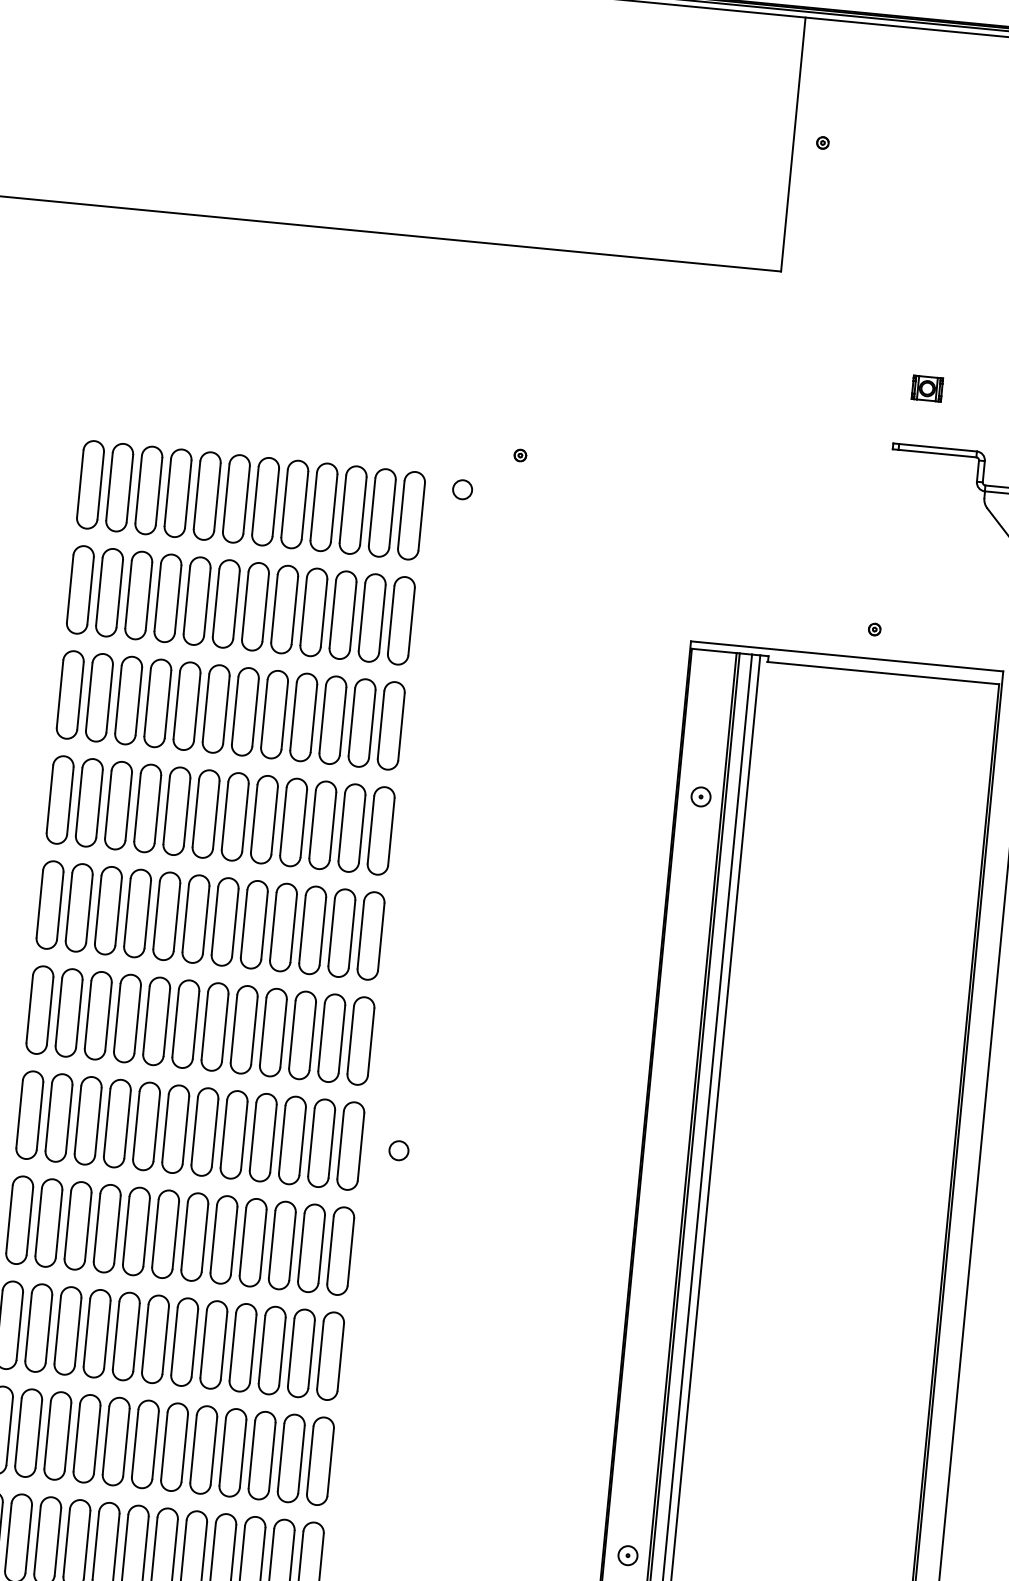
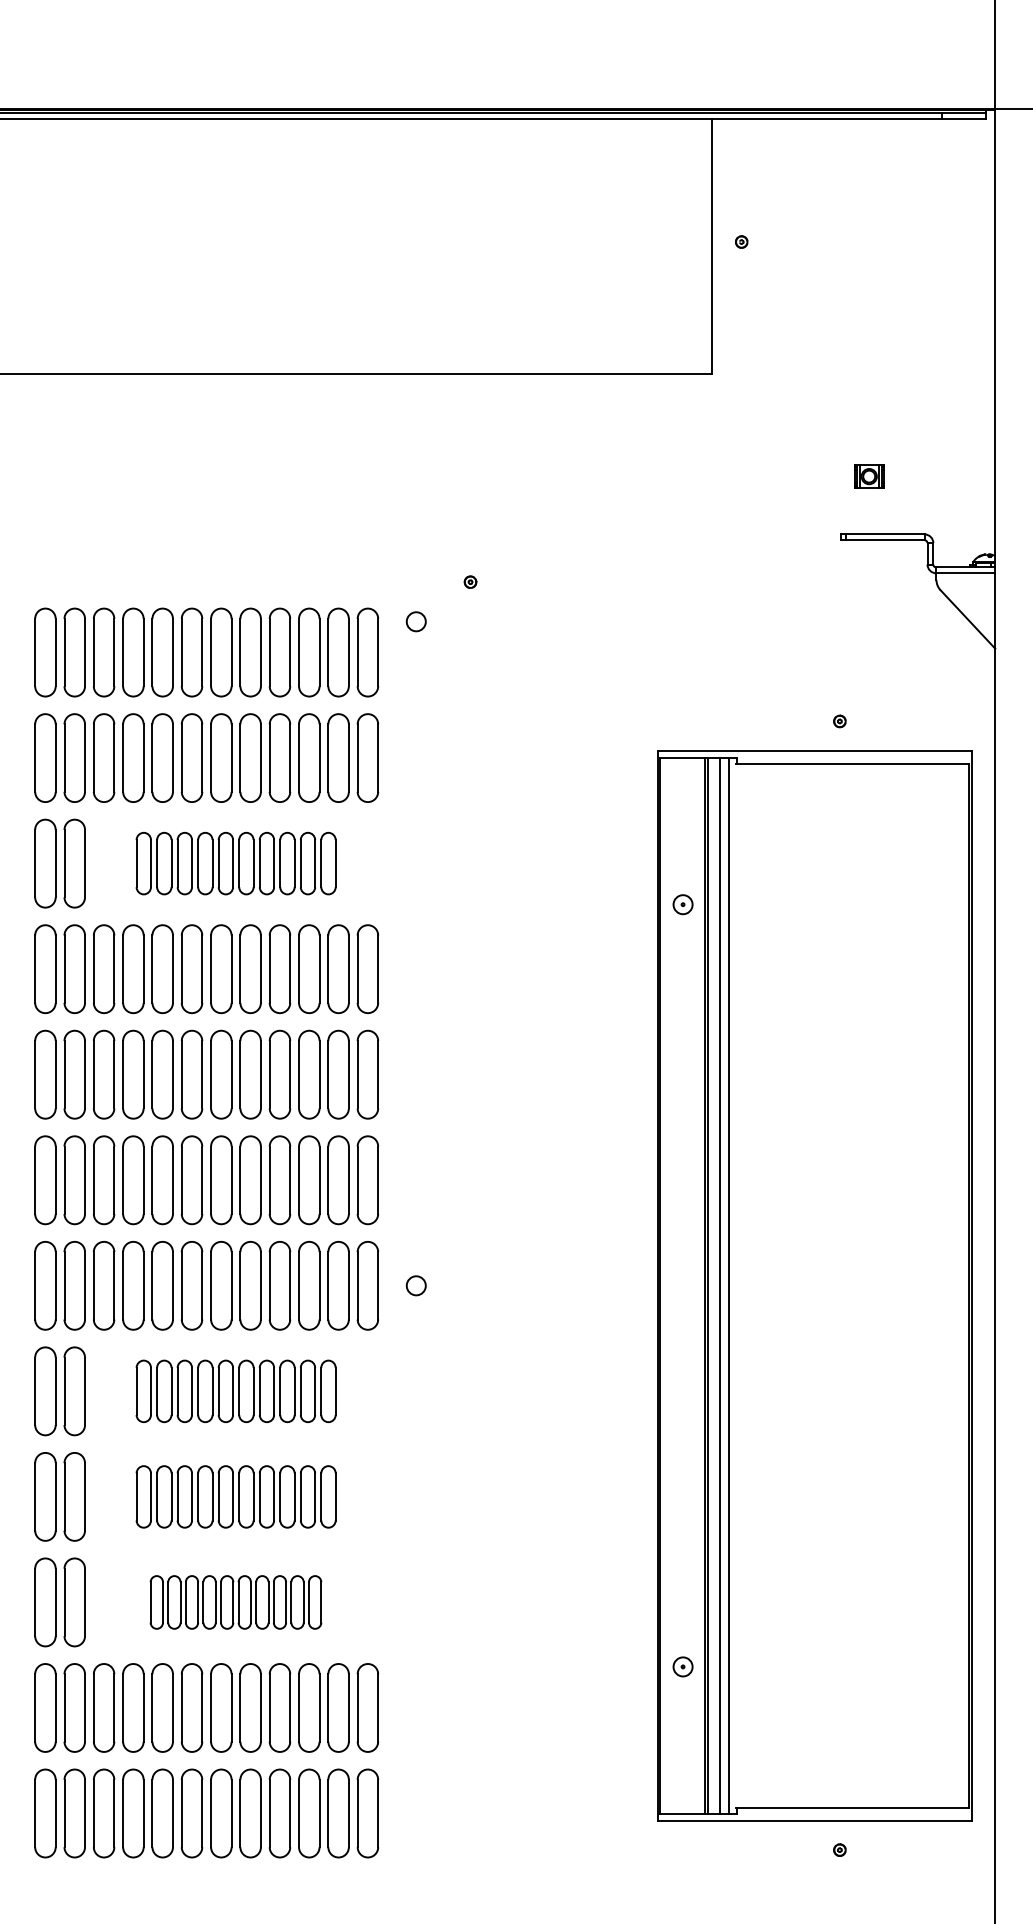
part: (260, 713) -> (236, 863), size x0.7
part: (209, 1238) -> (236, 1391), size x0.7
part: (199, 1343) -> (236, 1496), size x0.7
part: (188, 1448) -> (235, 1602), size x0.6

